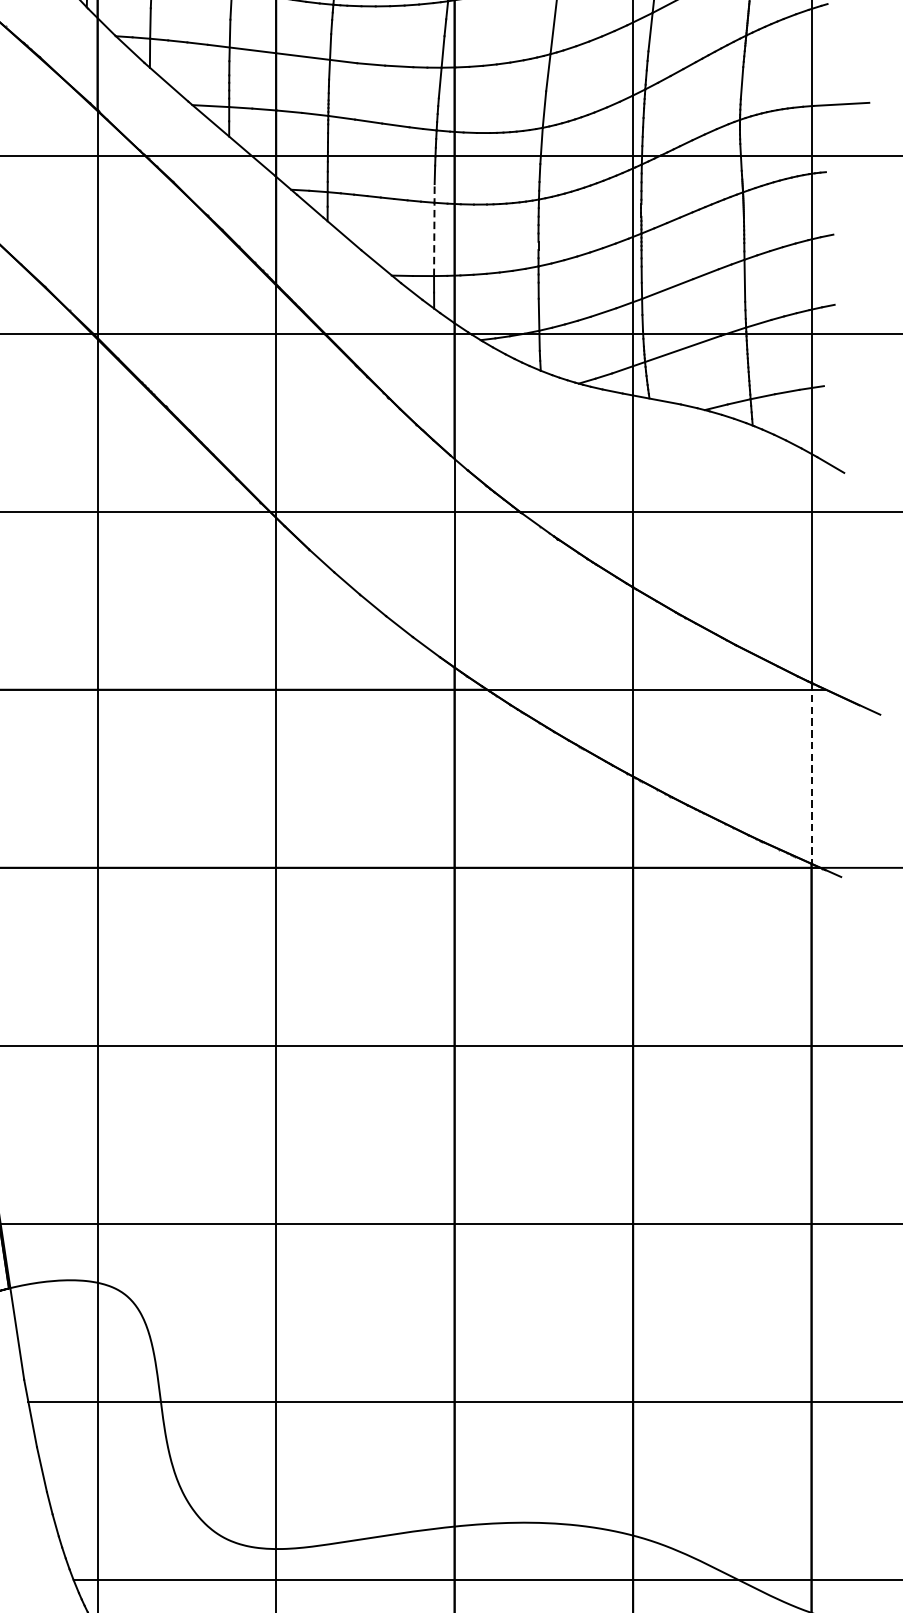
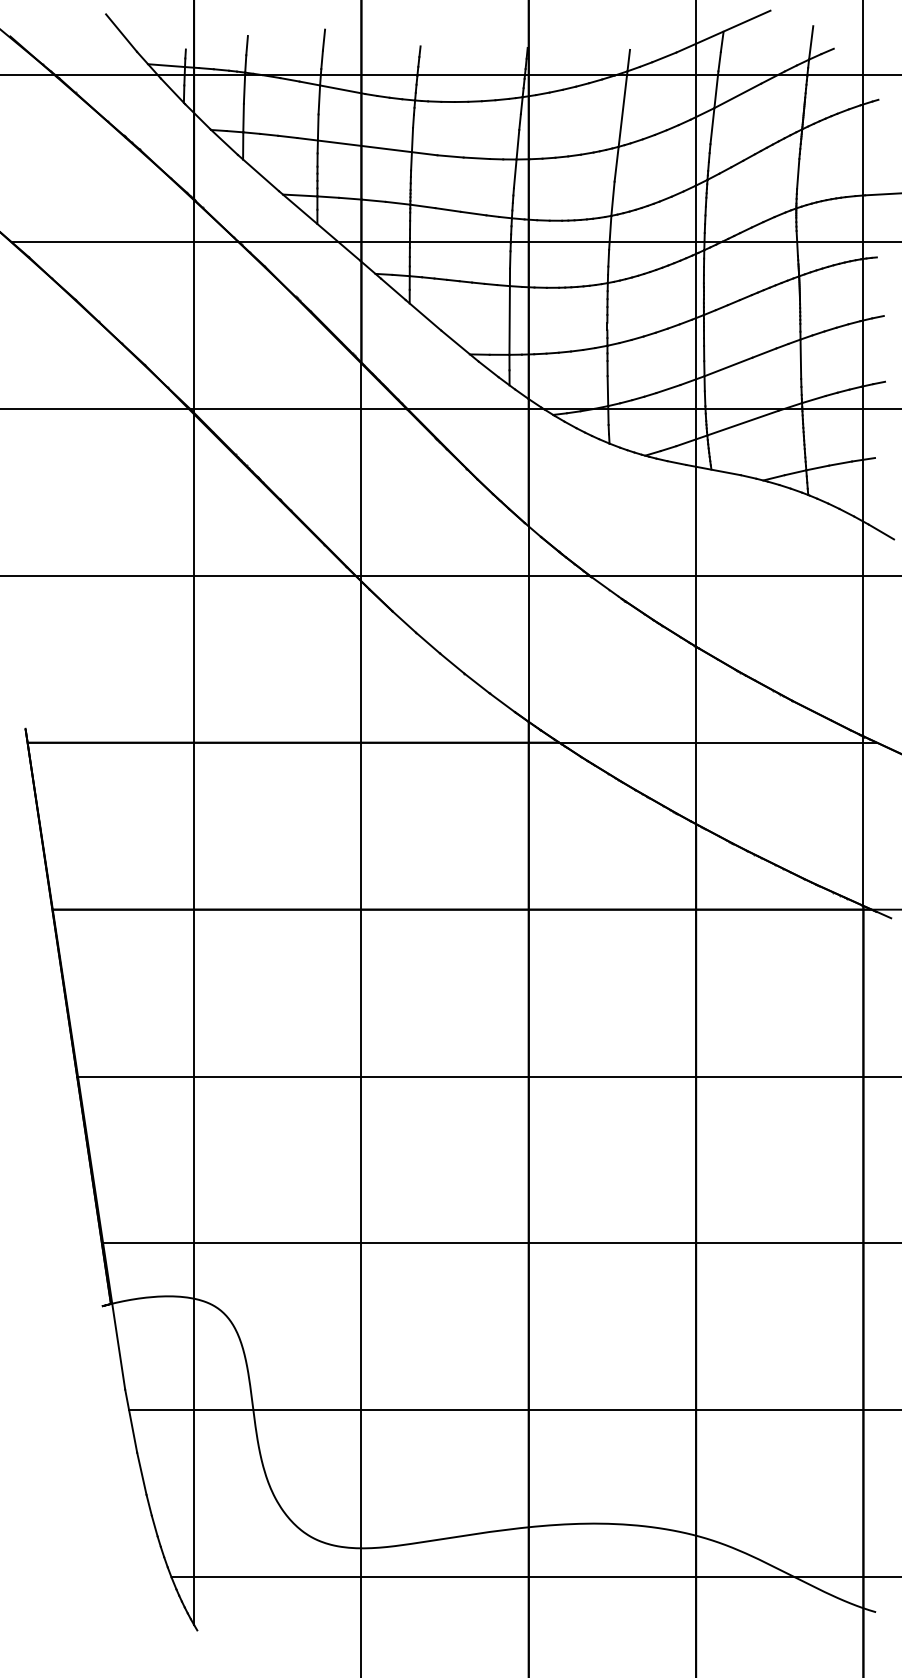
line: (434, 229) -> (509, 311), dashed -> solid
line: (811, 773) -> (863, 821), dashed -> solid

